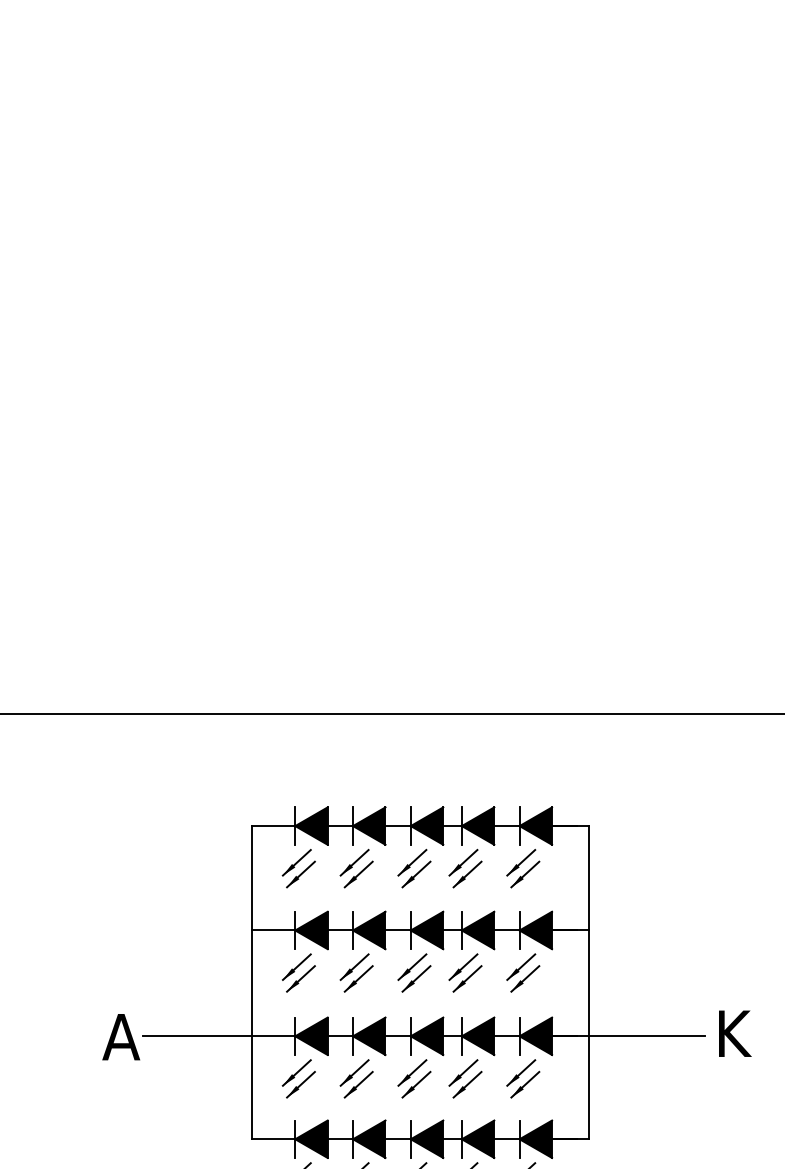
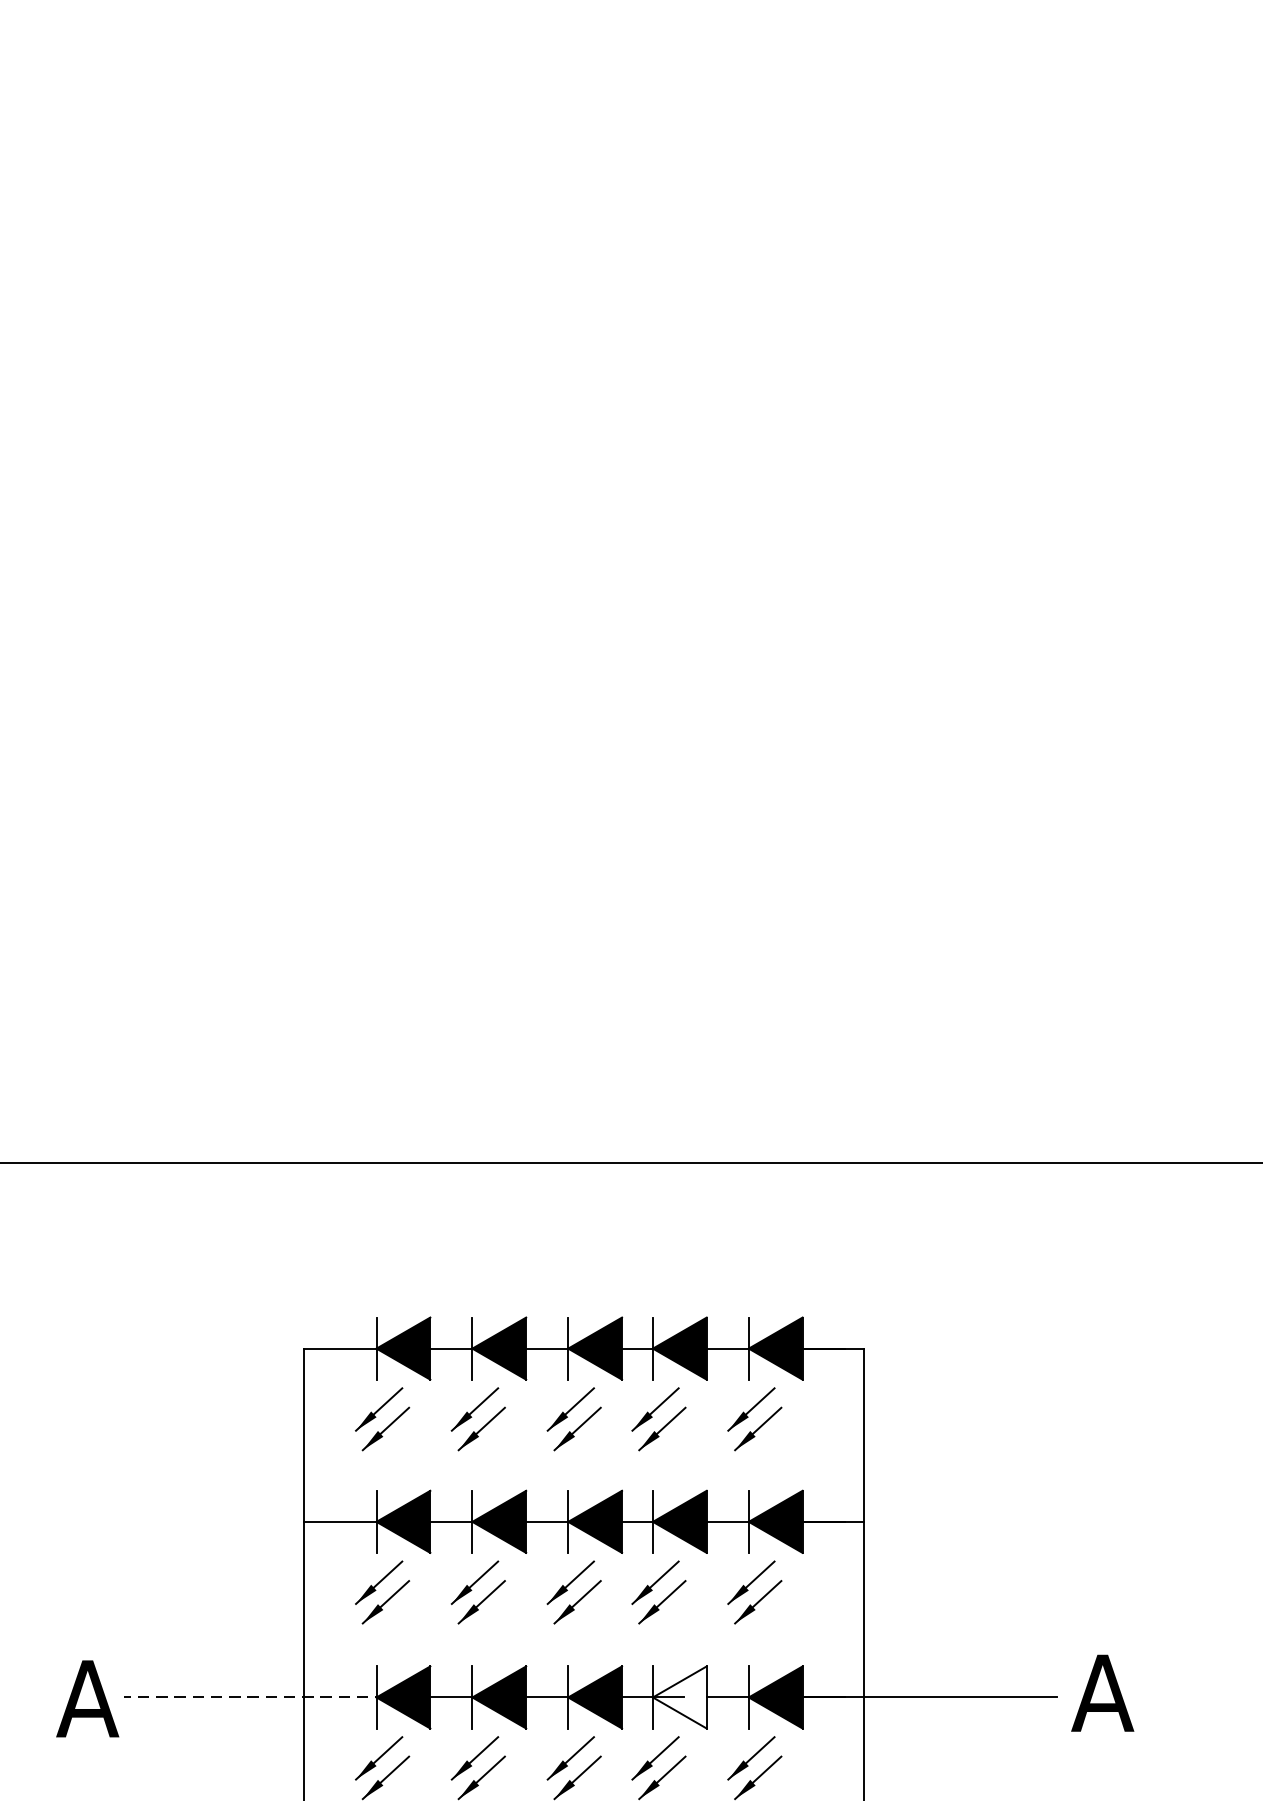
text: (732, 1033) -> (1102, 1692), K -> A
line: (221, 1036) -> (254, 1697), solid -> dashed
fill: (477, 1036) -> (678, 1697), removed

